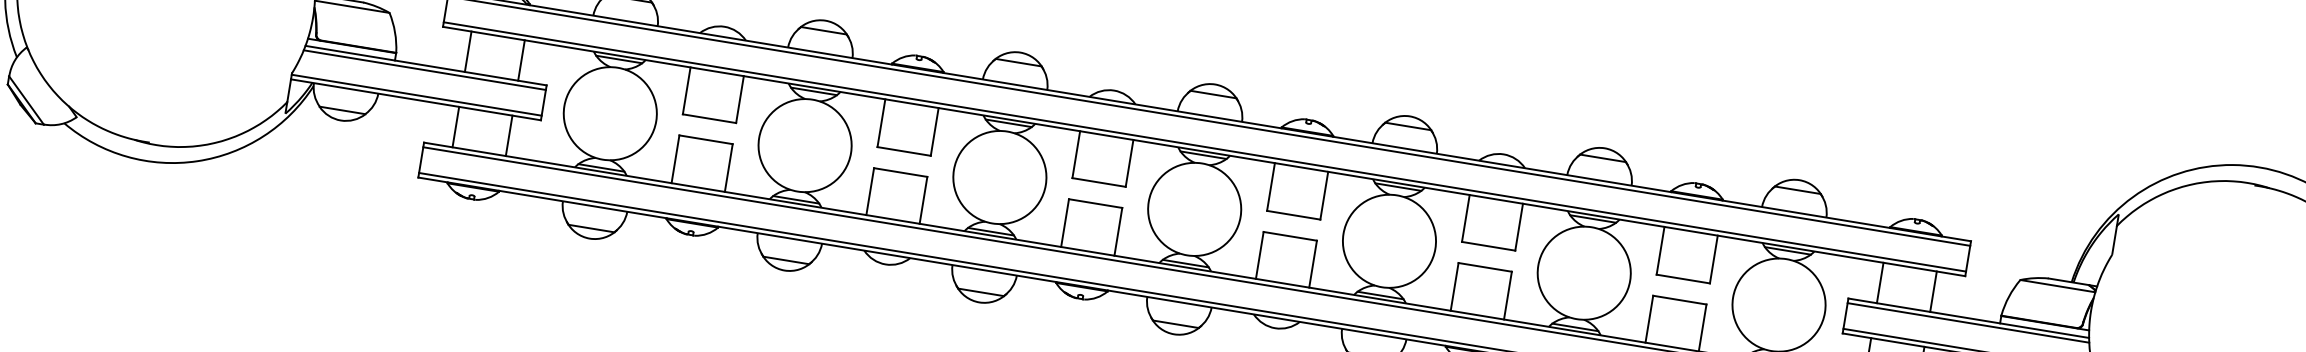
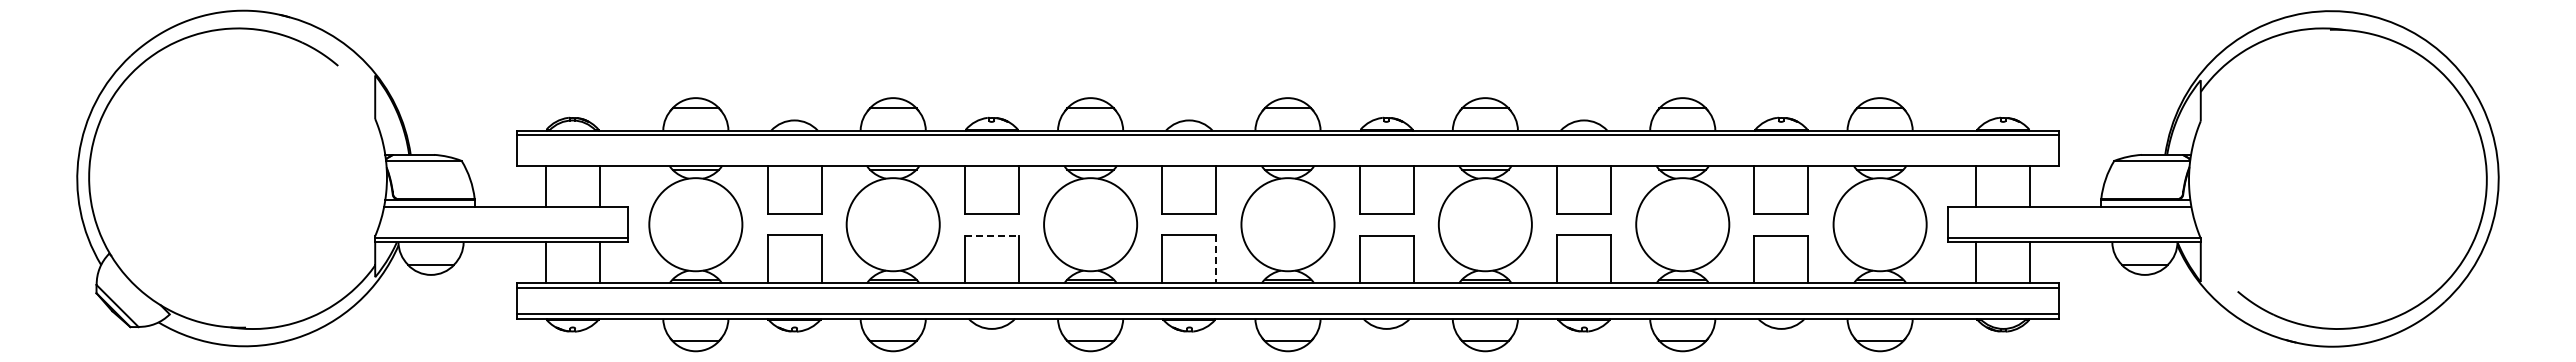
line: (424, 69) -> (505, 211), removed
line: (1204, 146) -> (1287, 161), removed
line: (901, 172) -> (992, 235), solid -> dashed
line: (1118, 232) -> (1216, 259), solid -> dashed
line: (1968, 322) -> (2069, 211), removed

